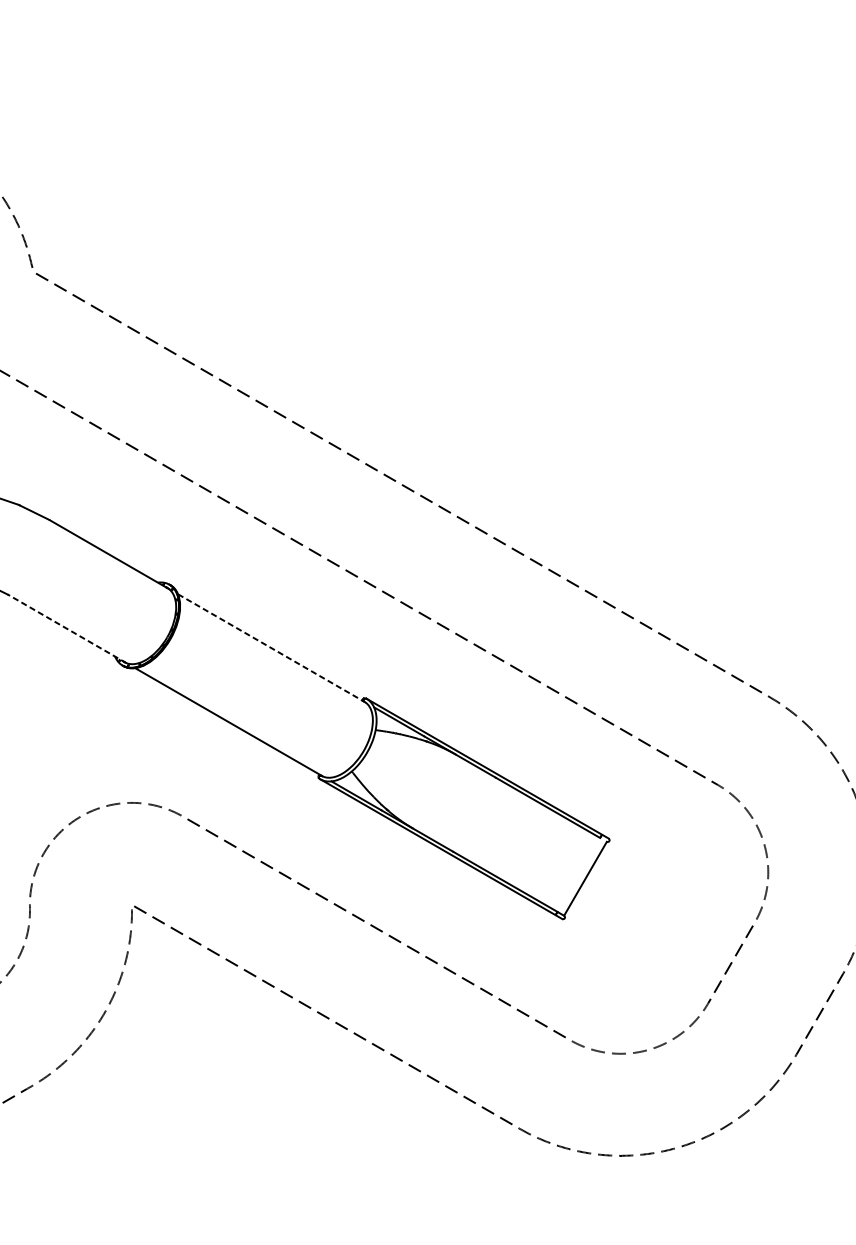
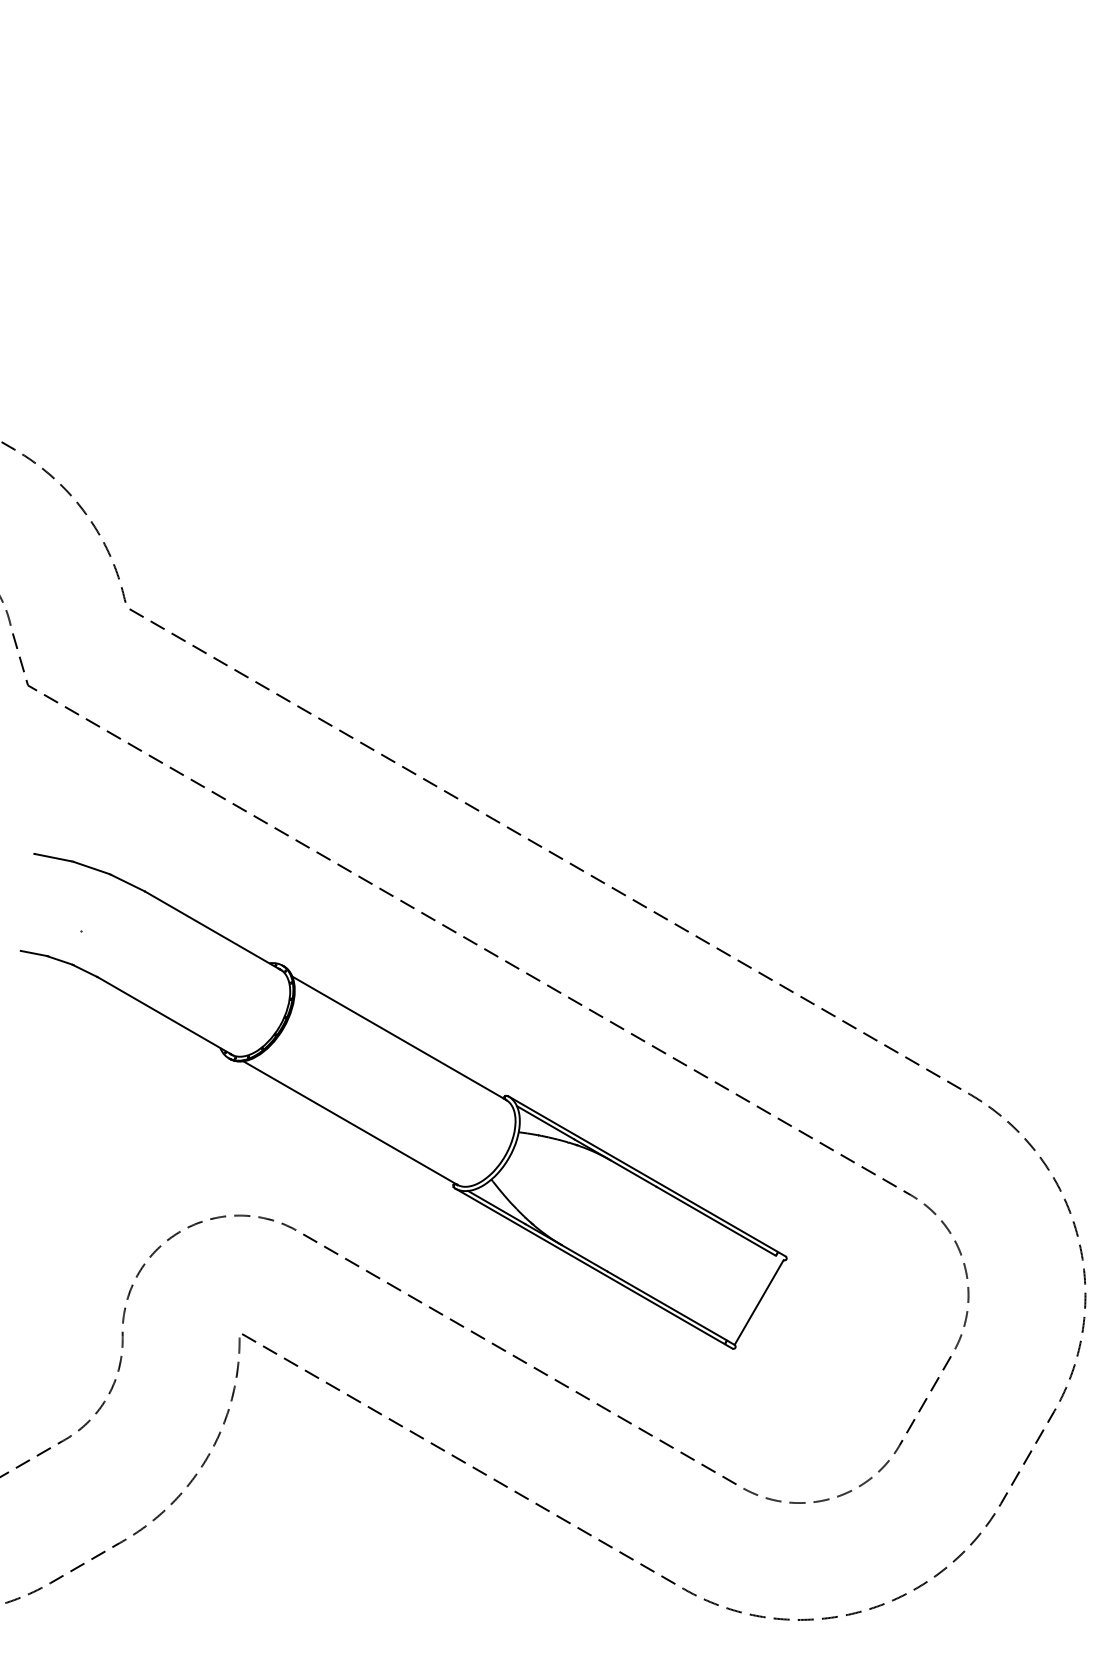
line: (67, 629) -> (165, 1016), dashed -> solid
line: (271, 648) -> (399, 1038), dashed -> solid

